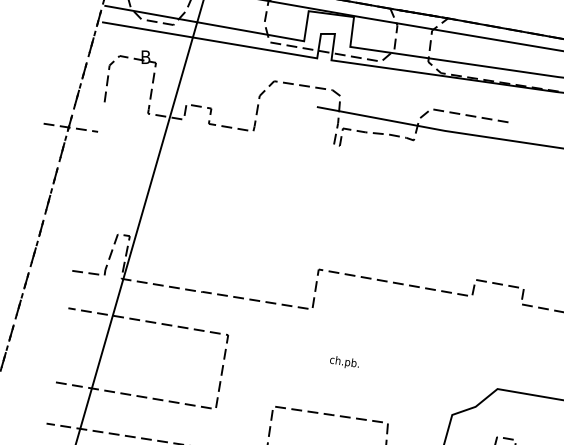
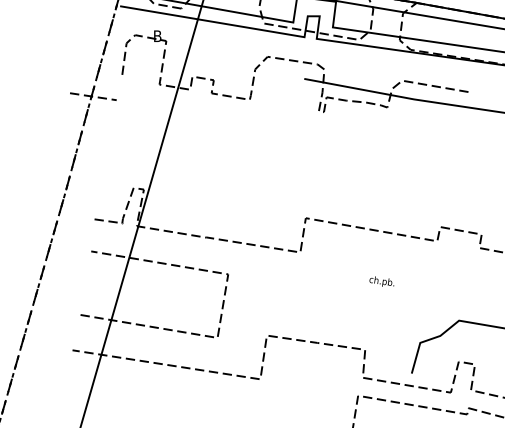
text: (344, 362) -> (381, 281), moved

